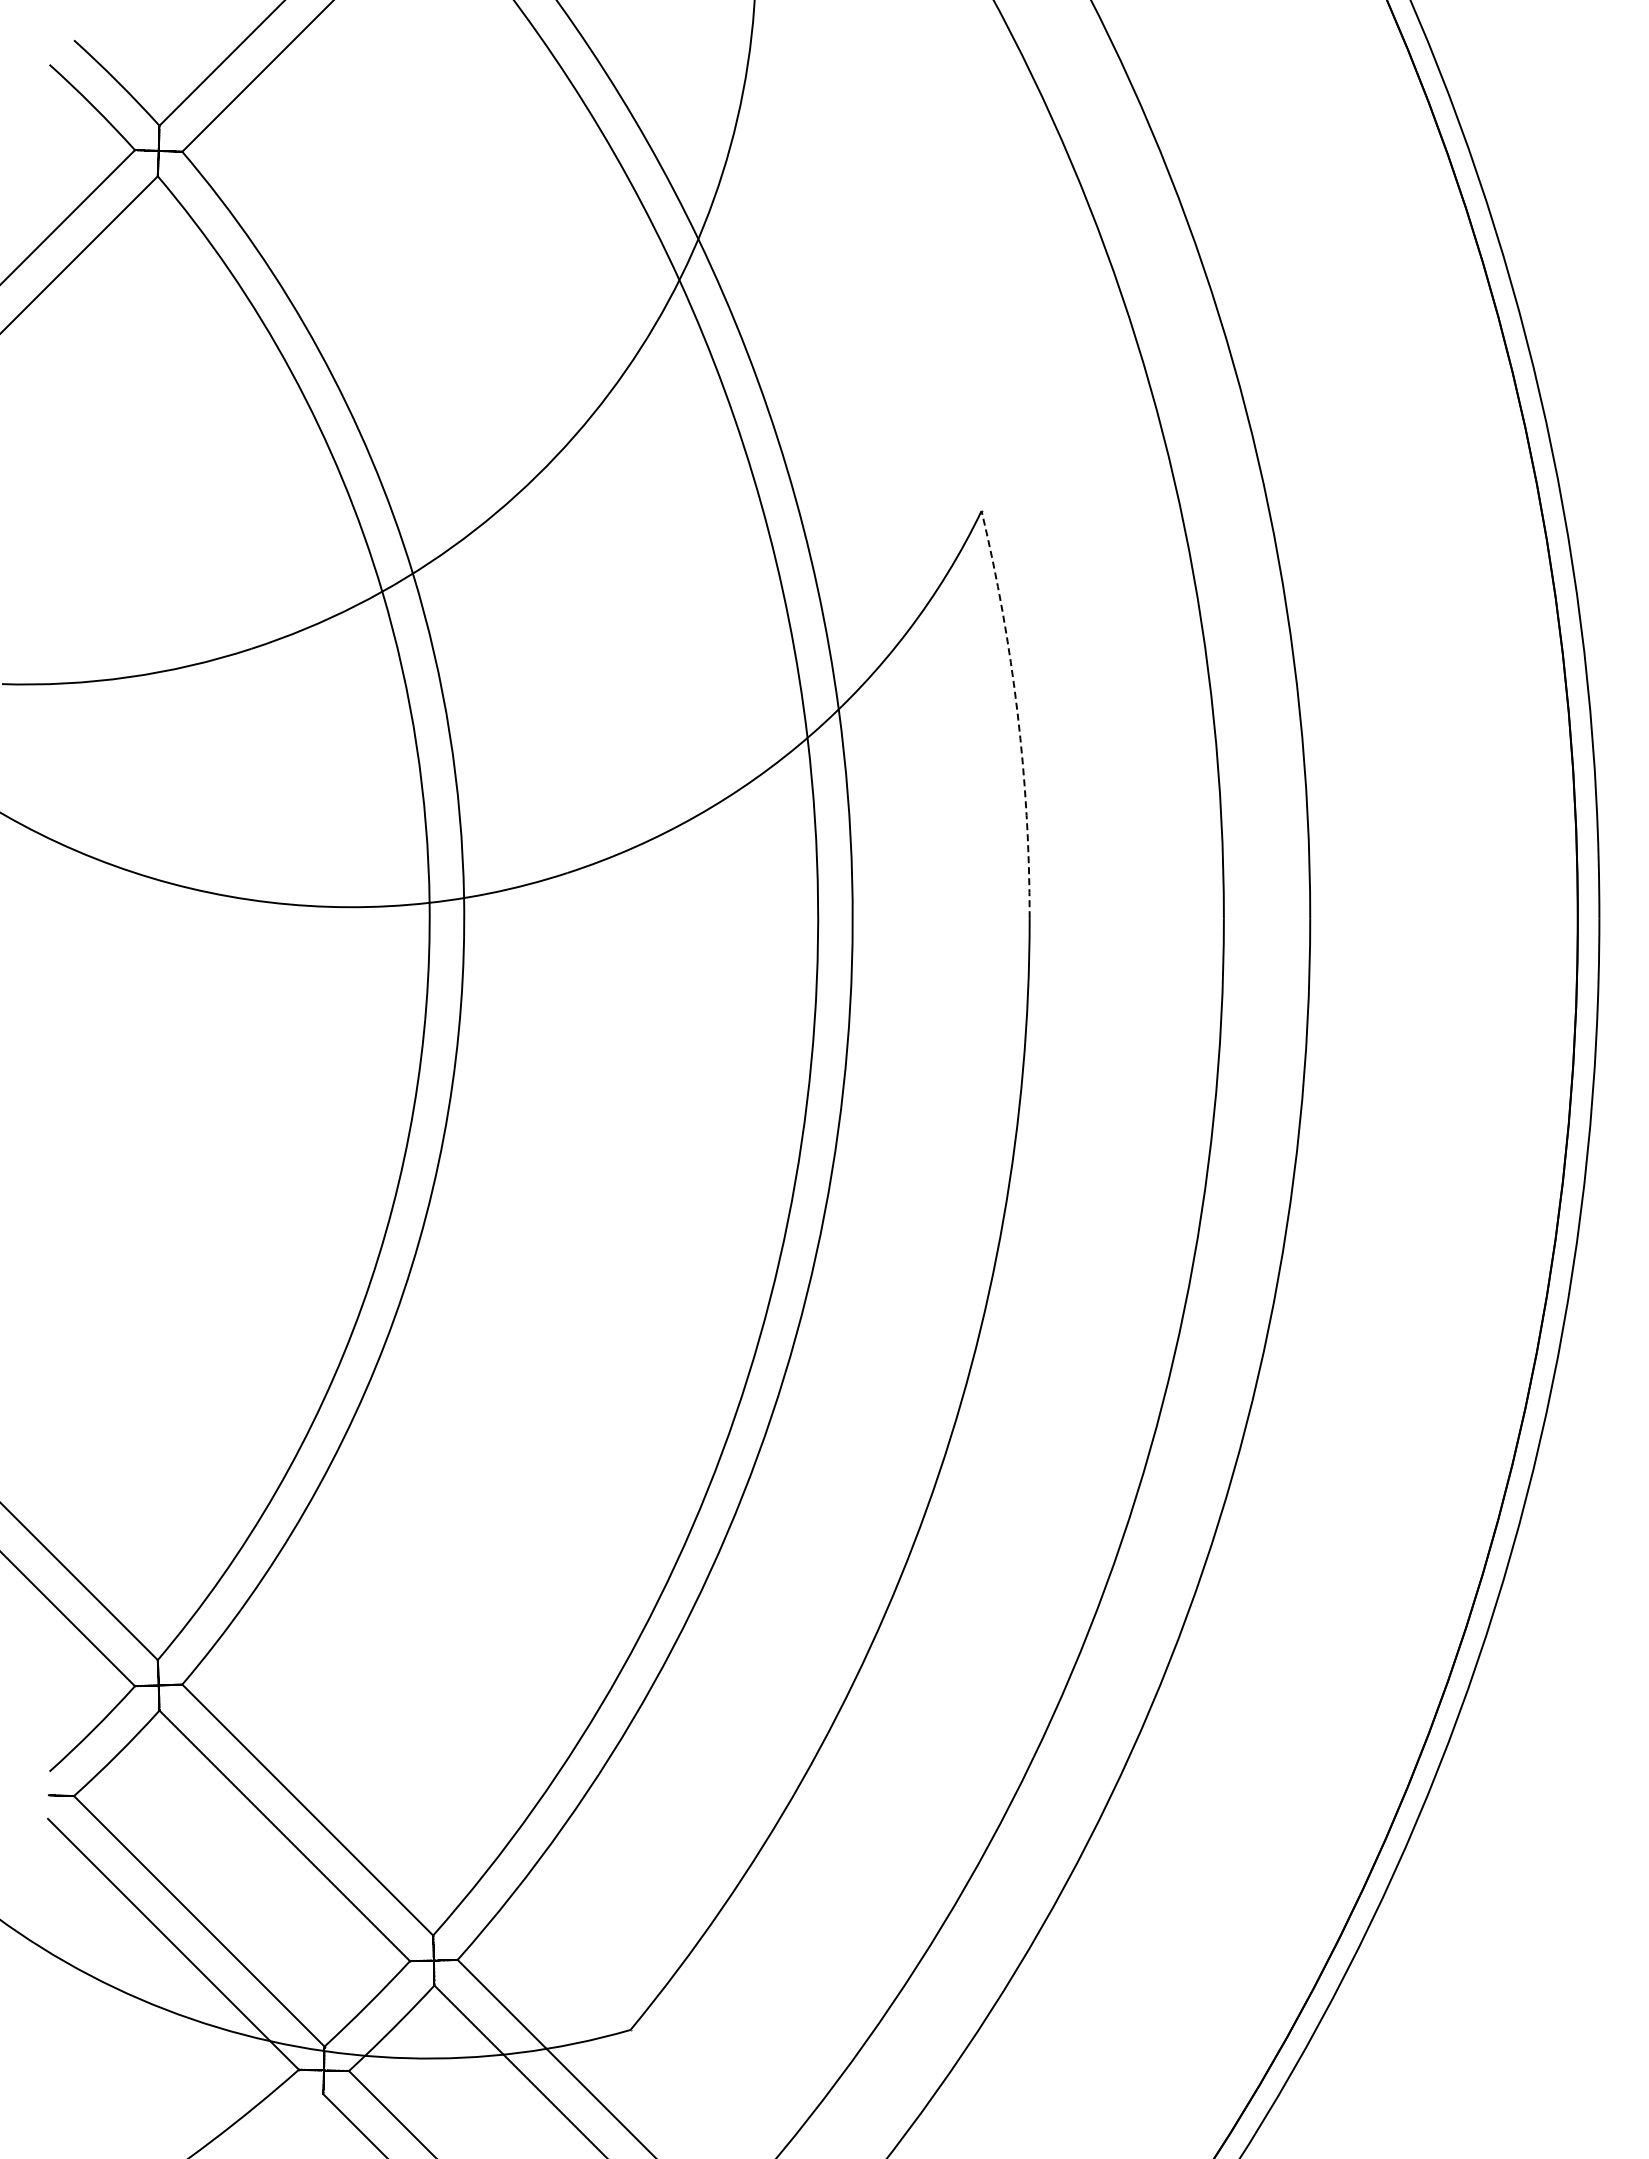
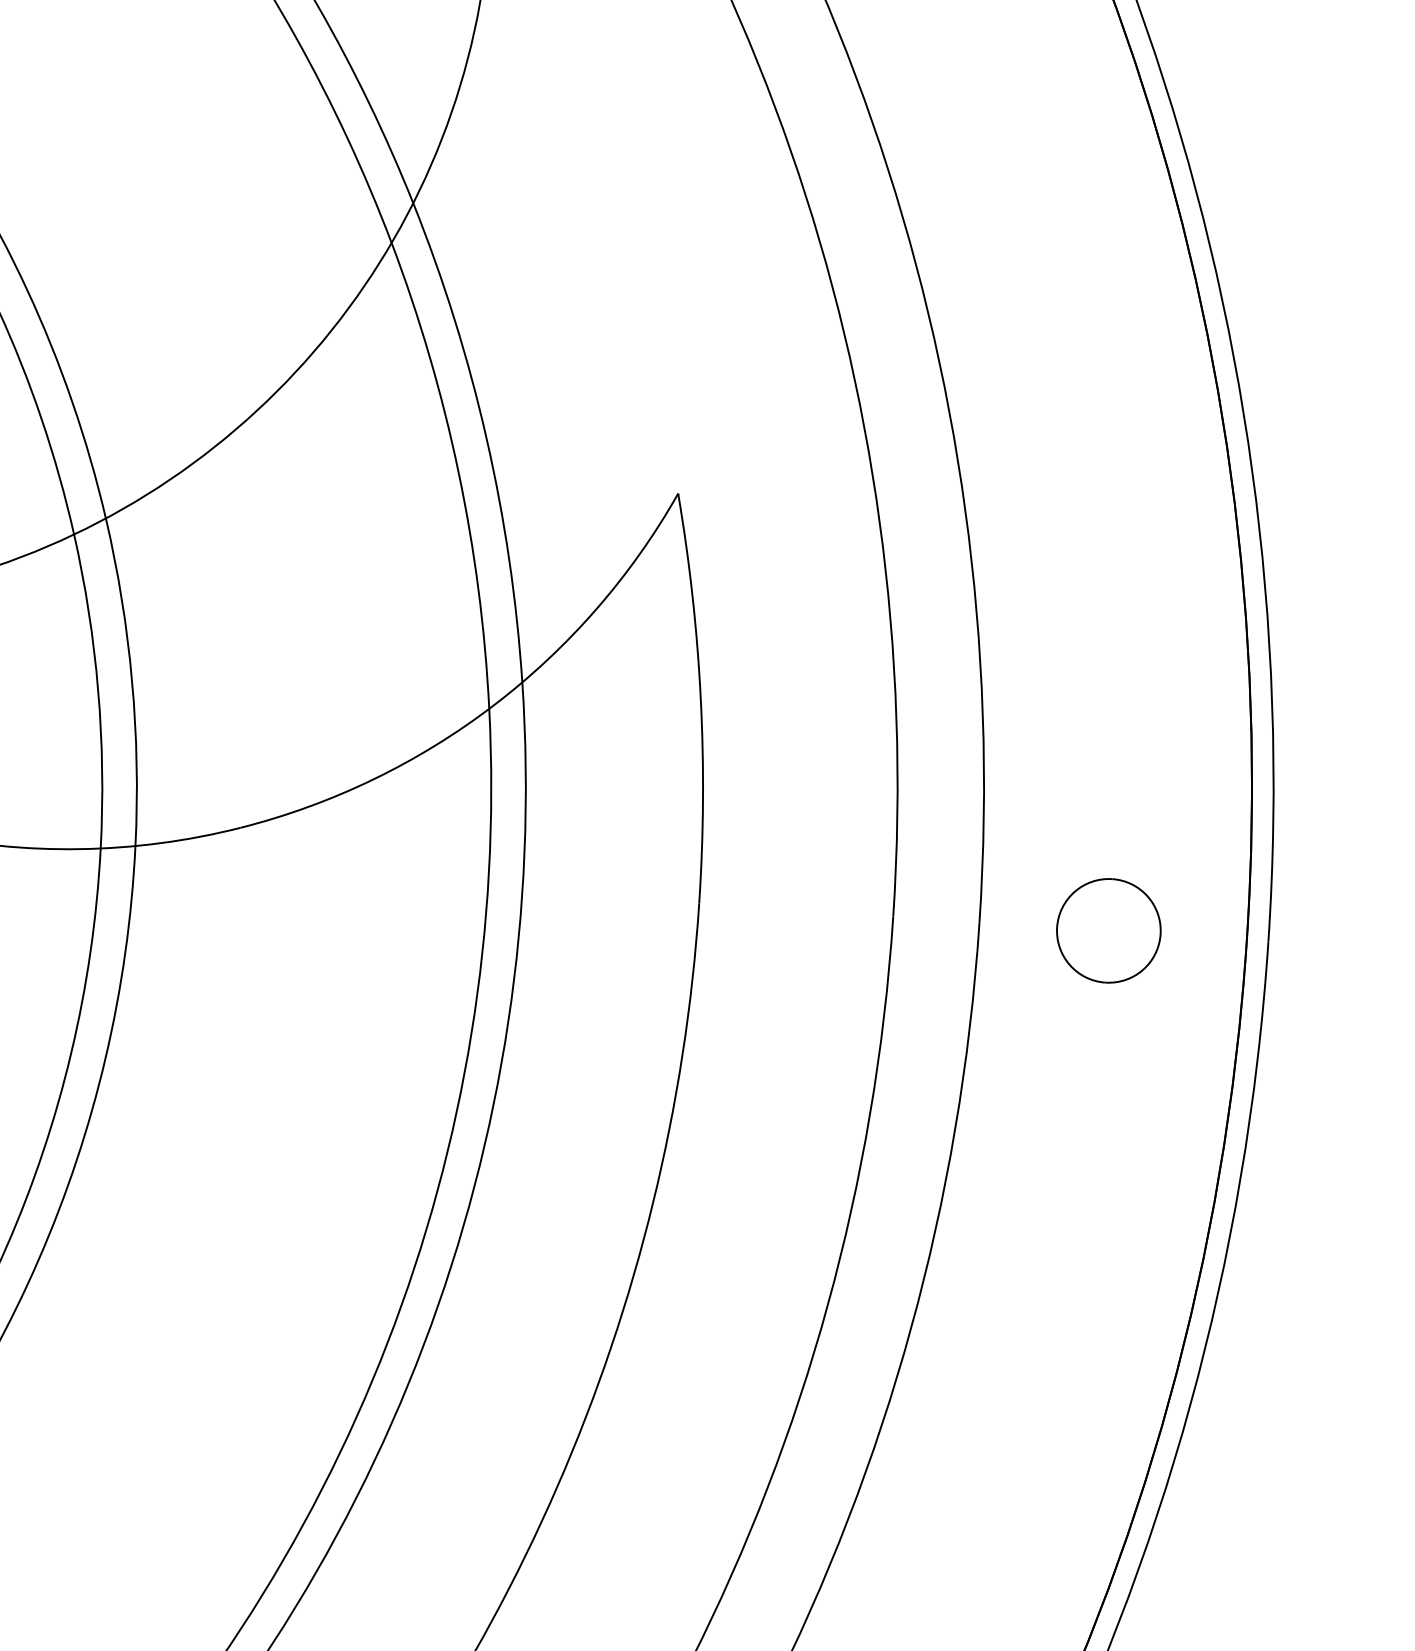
arc: (1017, 713) -> (700, 698), dashed -> solid
part: (1439, 917) -> (1108, 930), added

